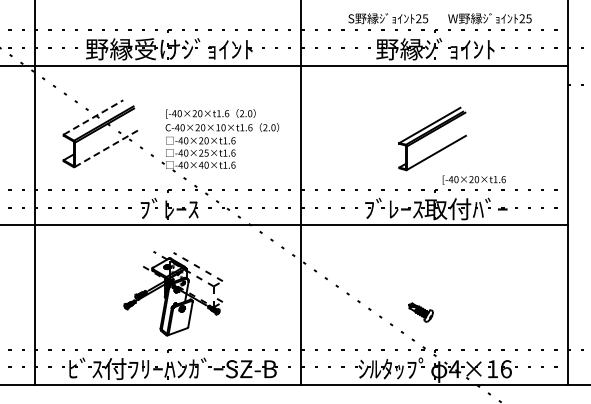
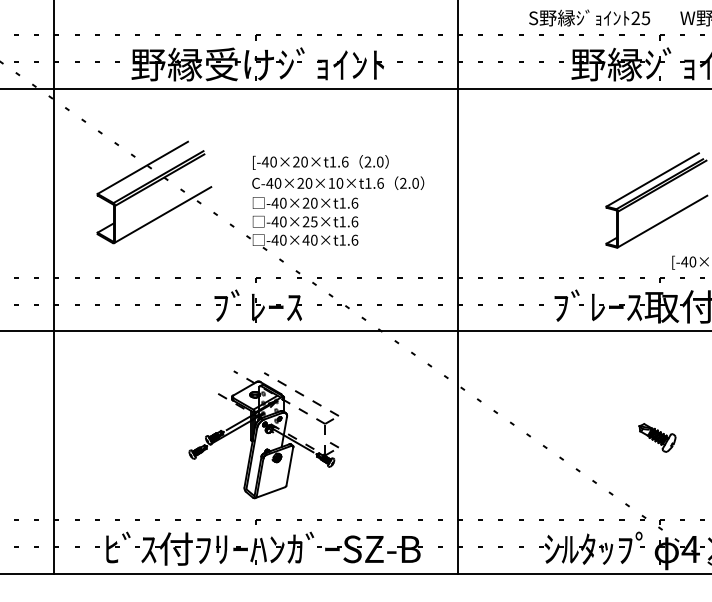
line: (93, 117) -> (142, 167), dashed -> solid
line: (106, 148) -> (162, 214), dashed -> solid
part: (420, 312) -> (656, 437), moved

